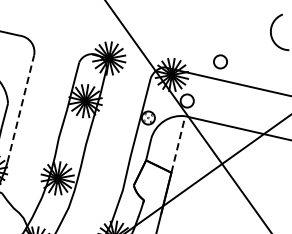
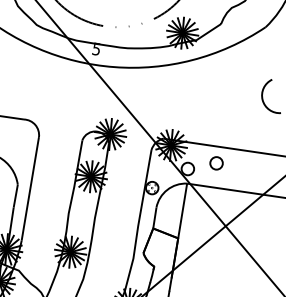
circle: (220, 62) -> (216, 163), moved
line: (21, 108) -> (30, 188), dashed -> solid
line: (178, 145) -> (182, 211), dashed -> solid

